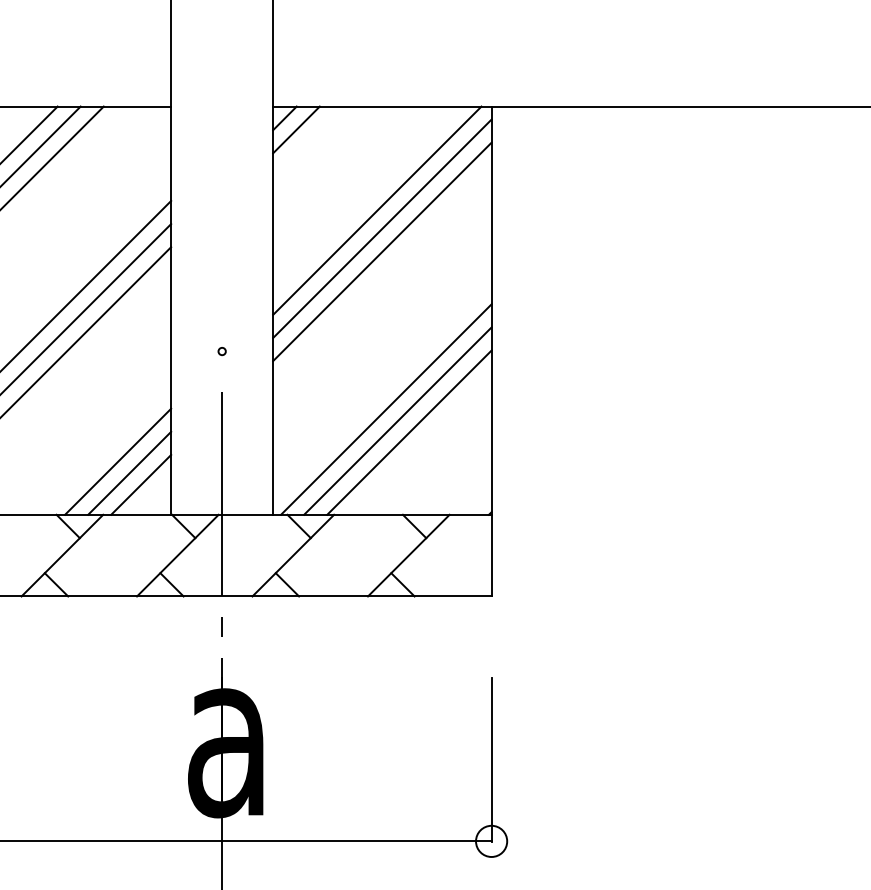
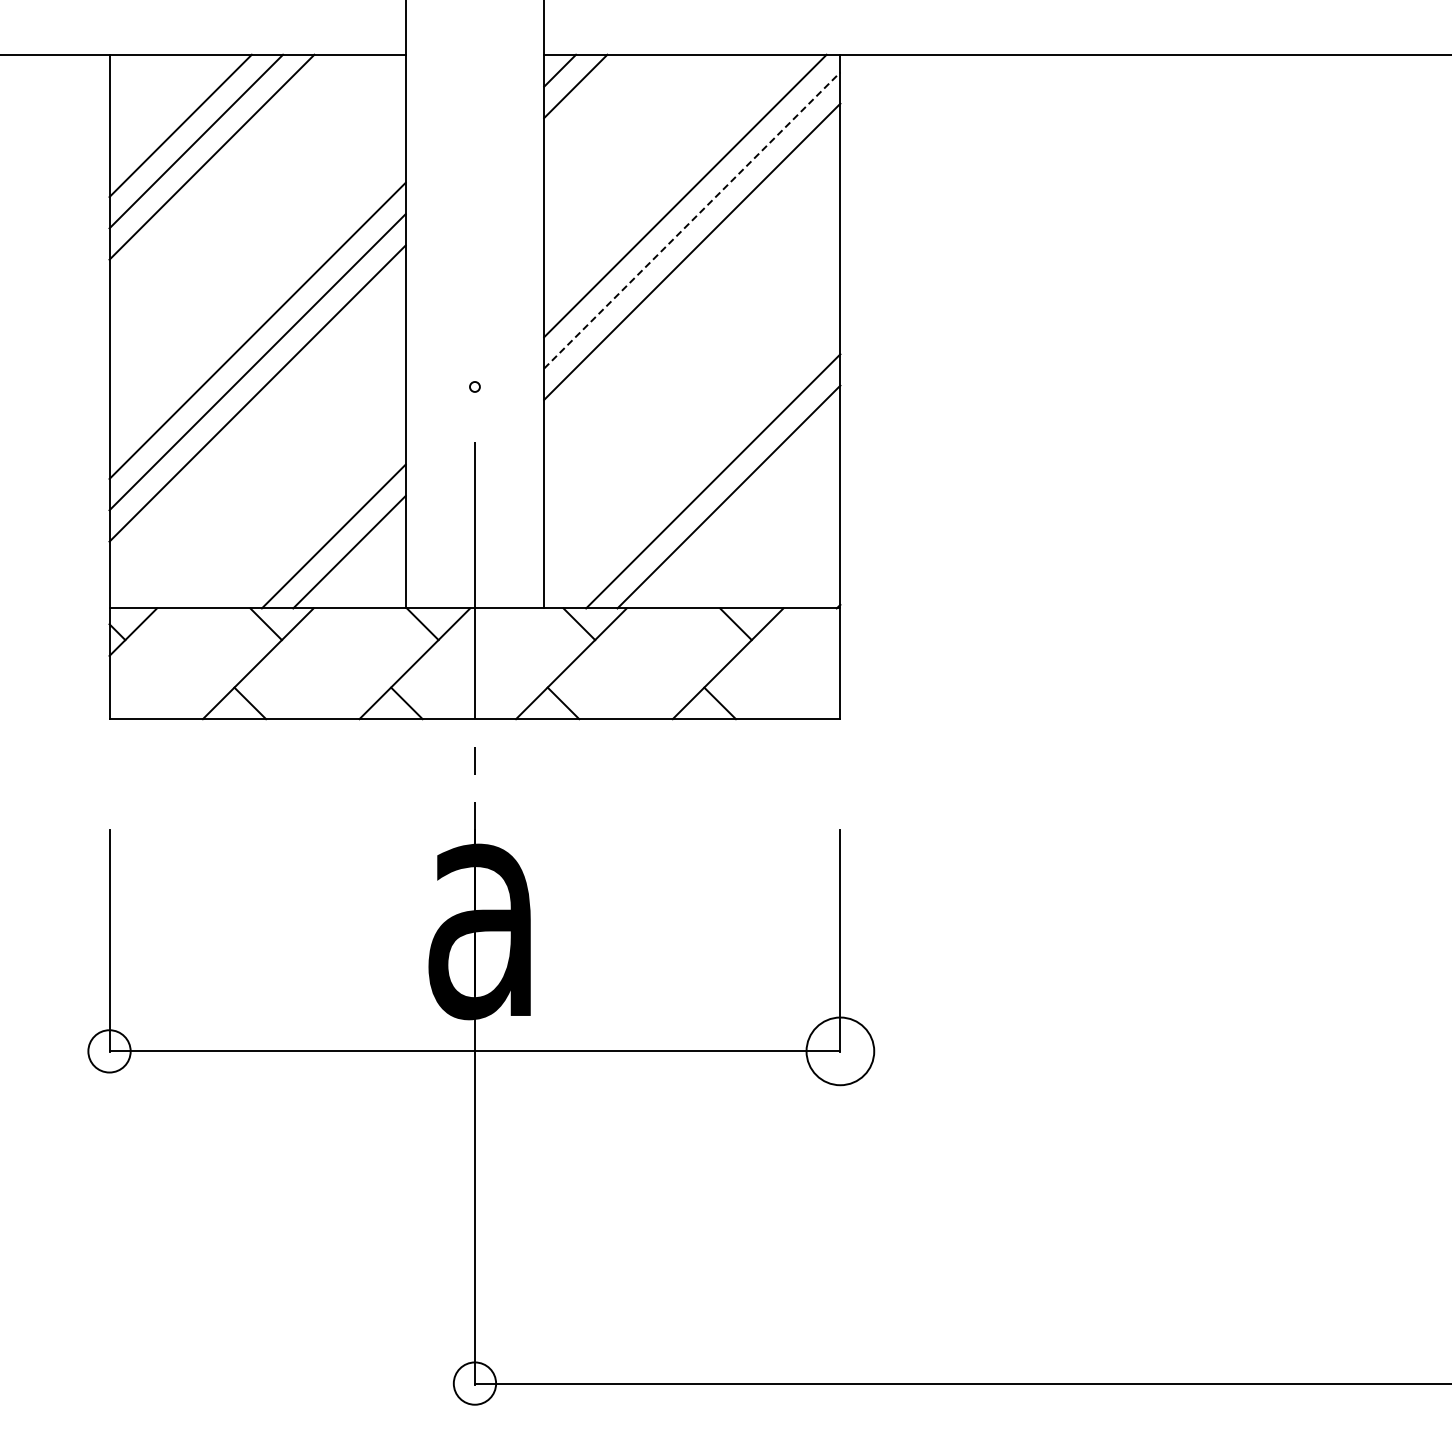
line: (382, 228) -> (692, 220), solid -> dashed
line: (386, 409) -> (697, 465), removed
line: (140, 484) -> (364, 567), removed
circle: (491, 841) -> (840, 1051), size x1.6

